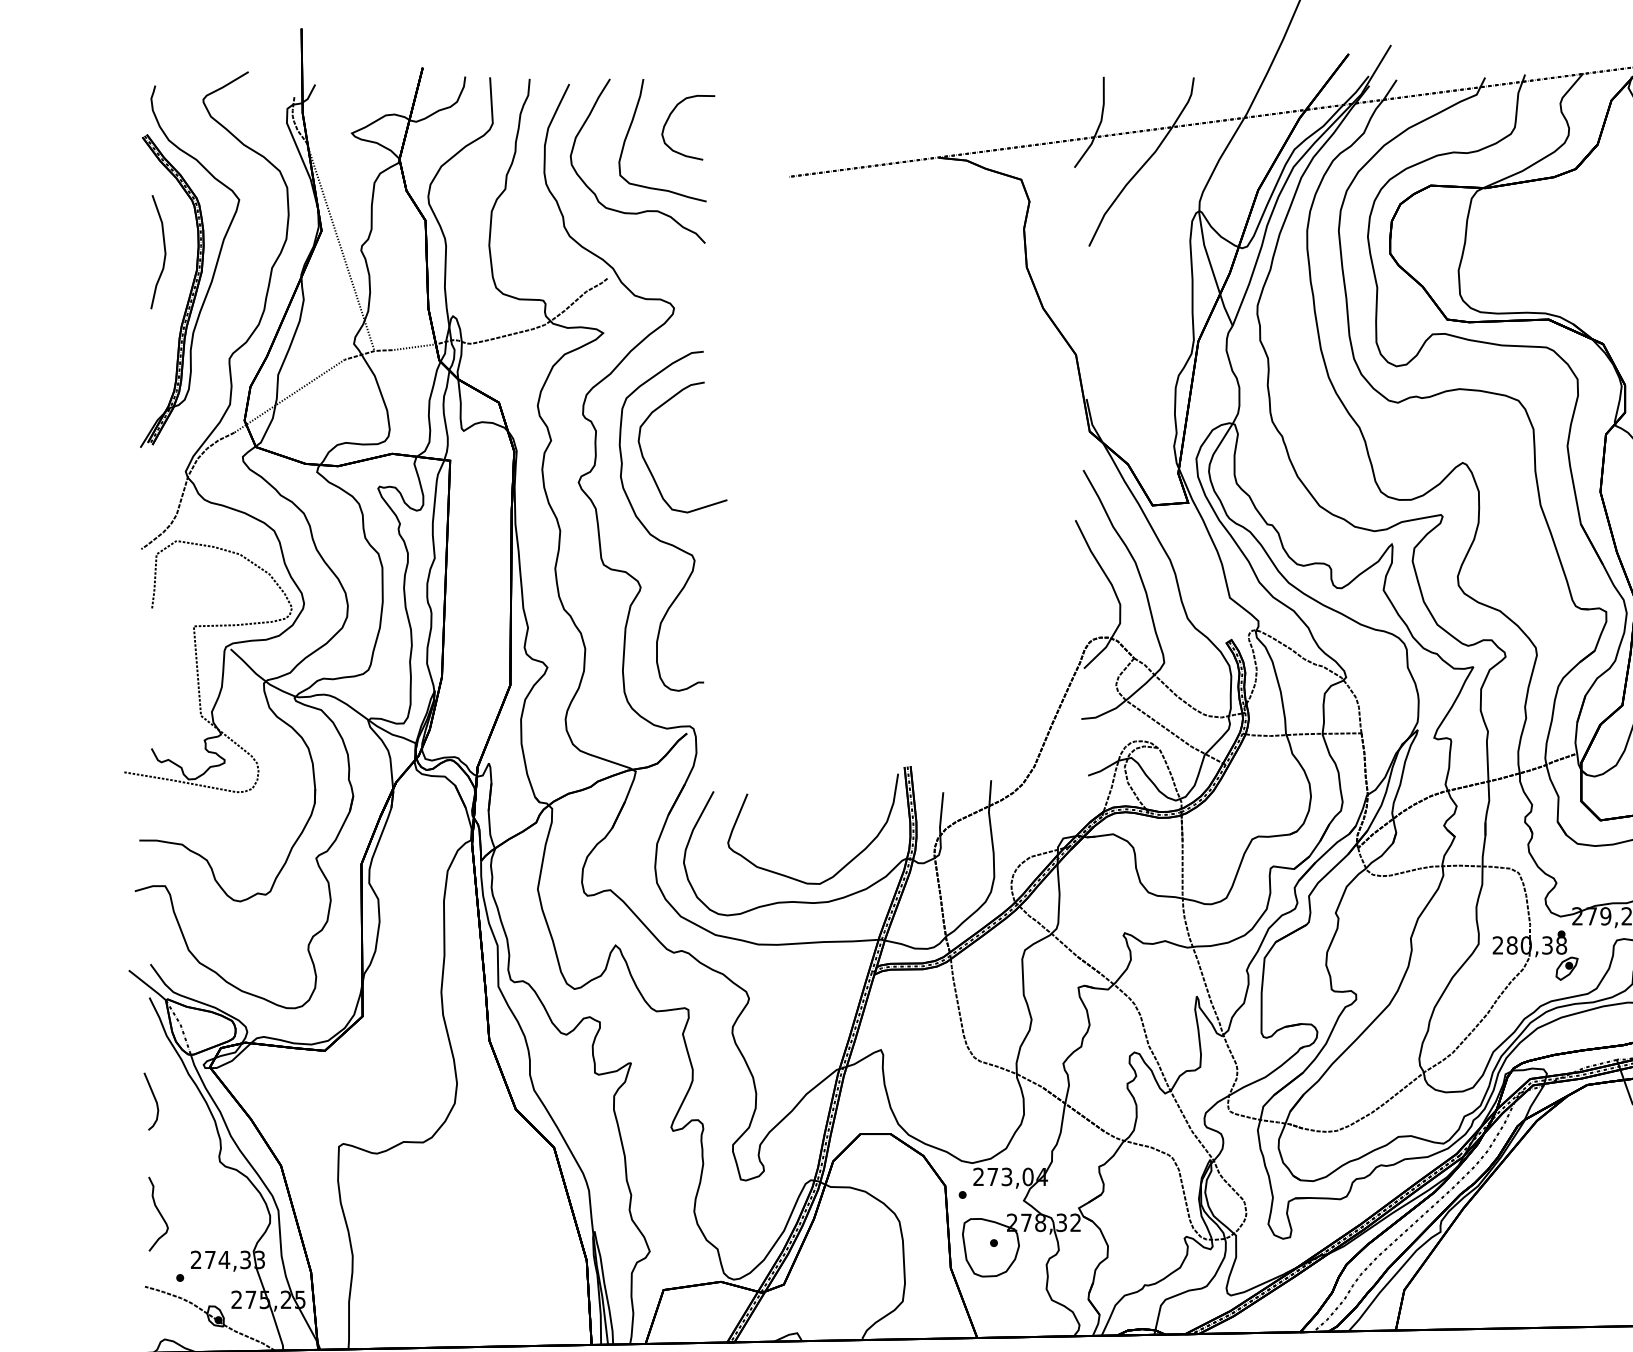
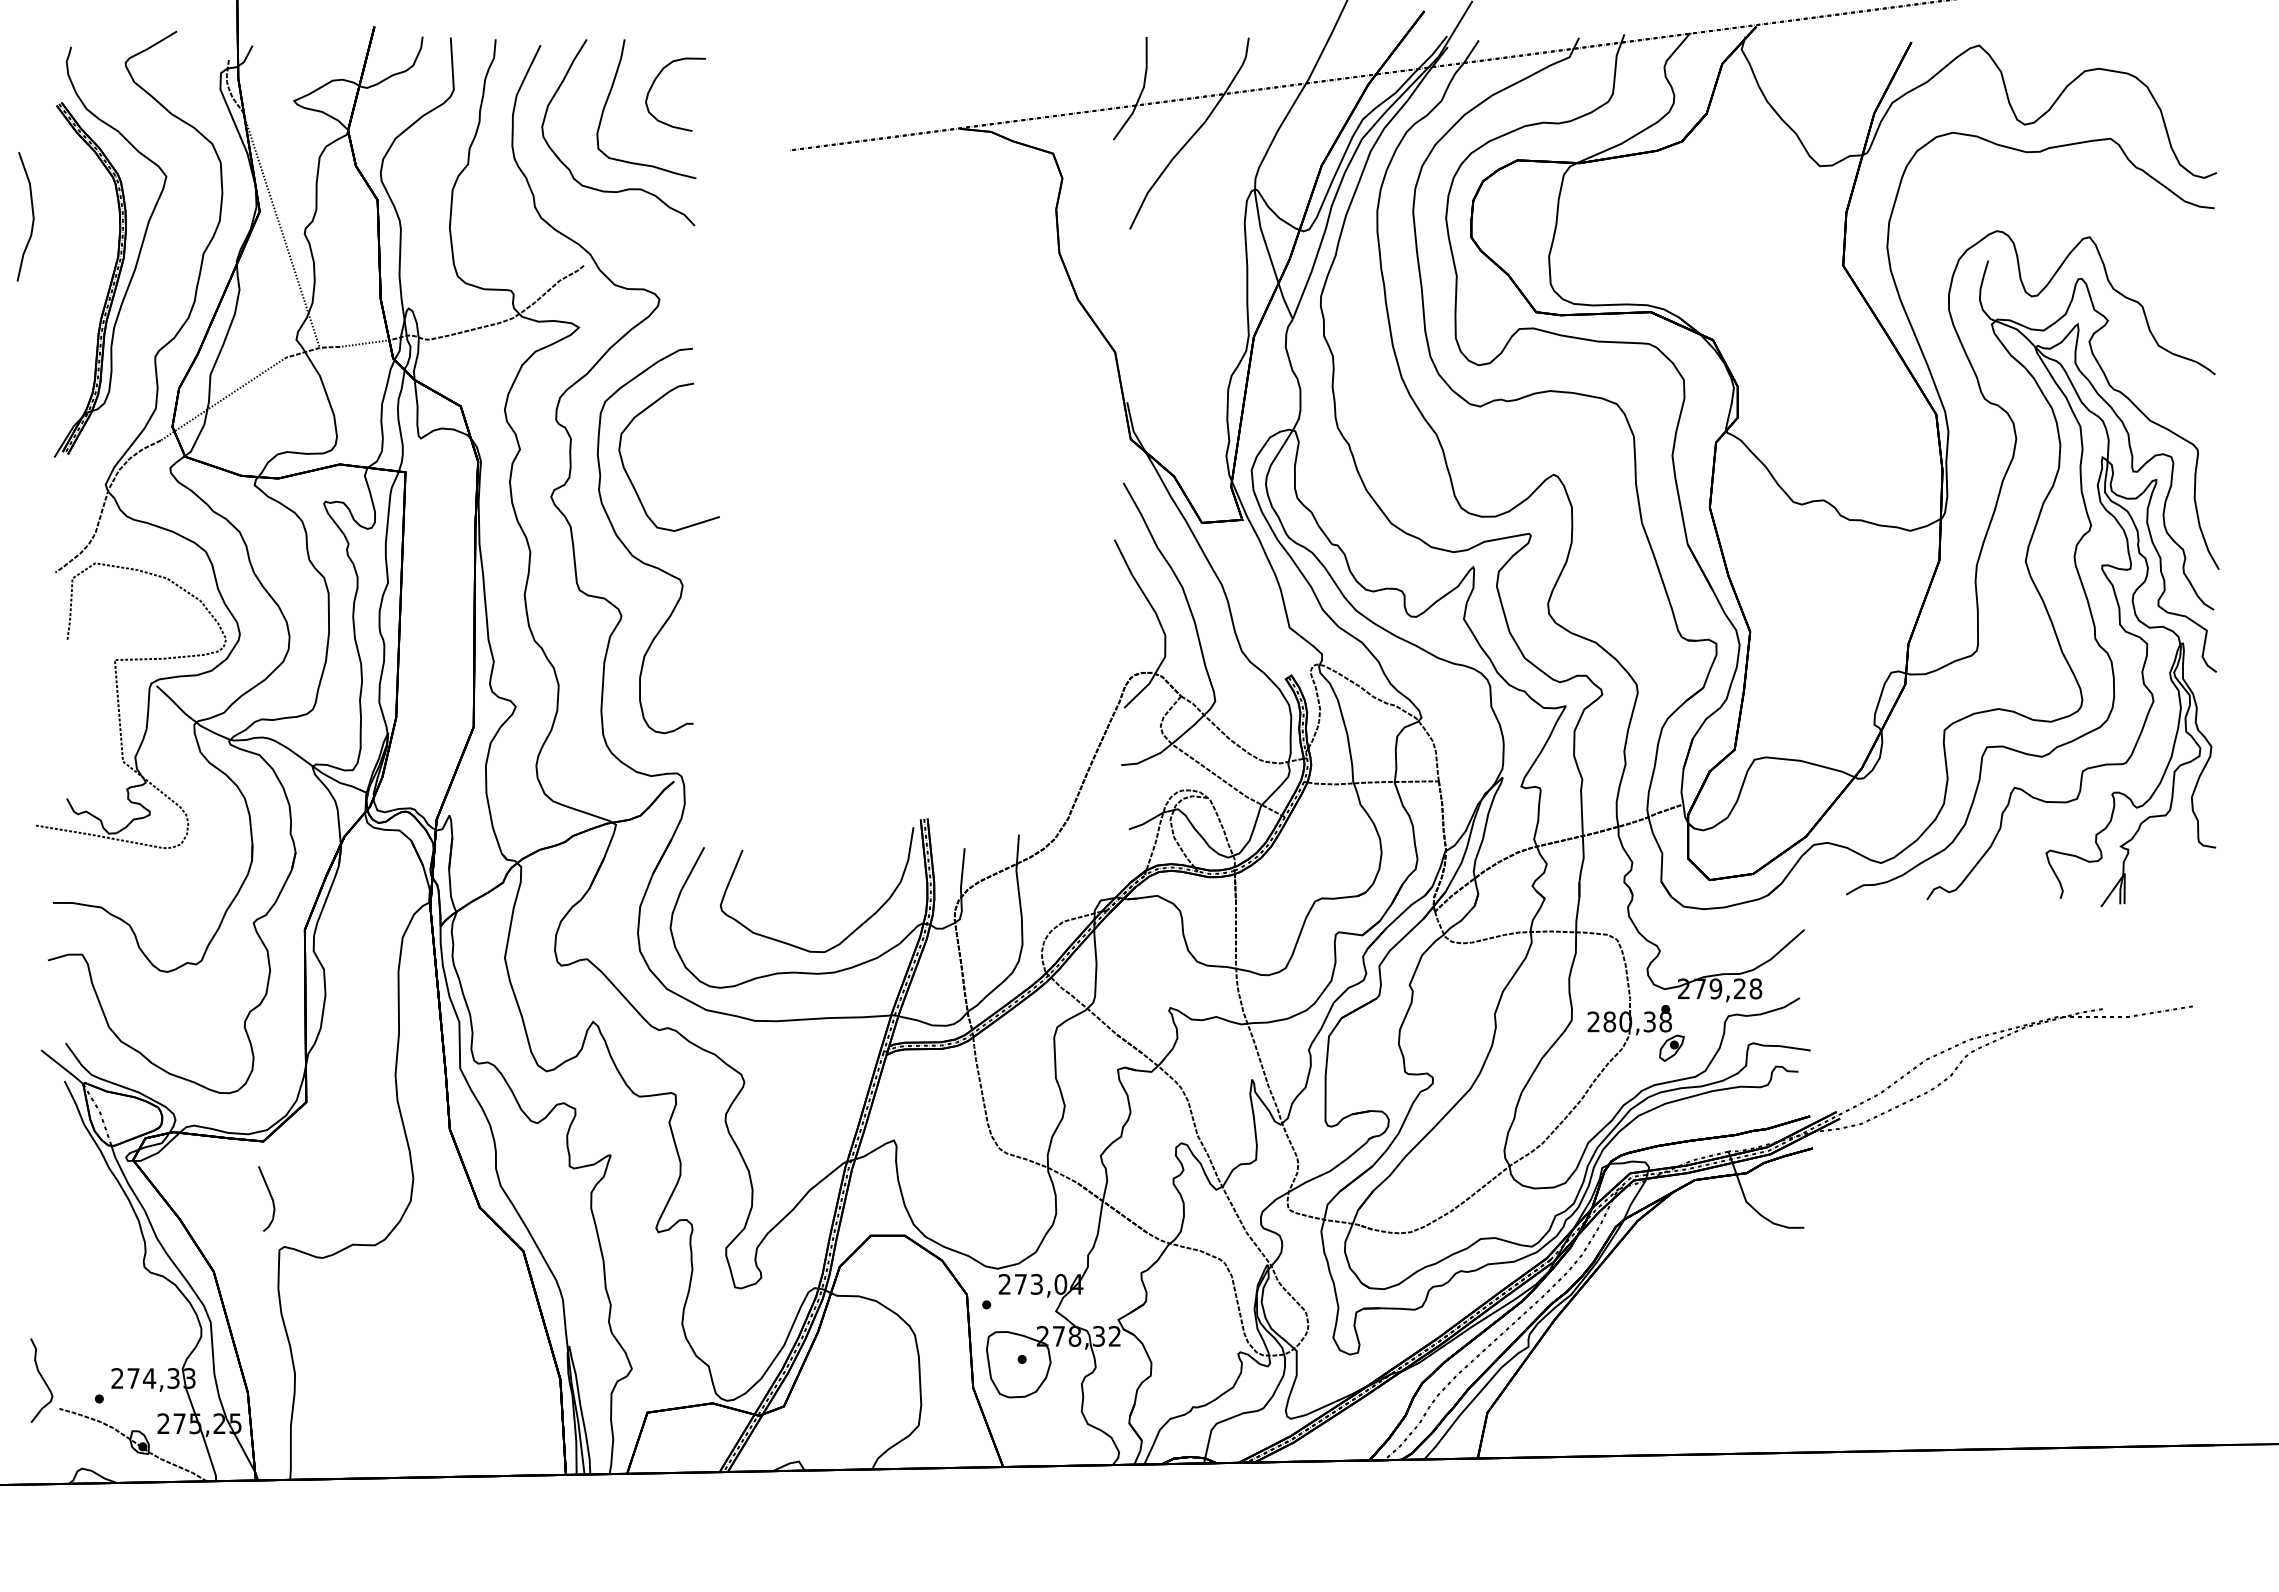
curve: (164, 251) -> (32, 216), moved
curve: (154, 1100) -> (270, 1197), moved
curve: (159, 1213) -> (42, 1379), moved

